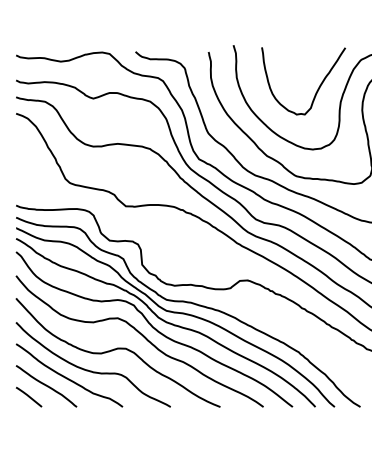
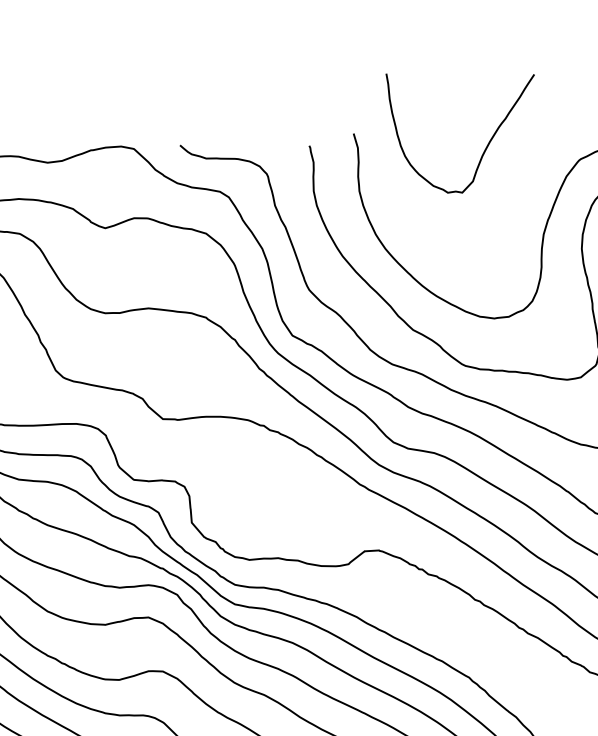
curve: (316, 90) -> (482, 150), moved

